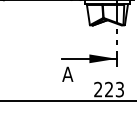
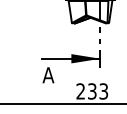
text: (109, 89) -> (92, 91), 223 -> 233

